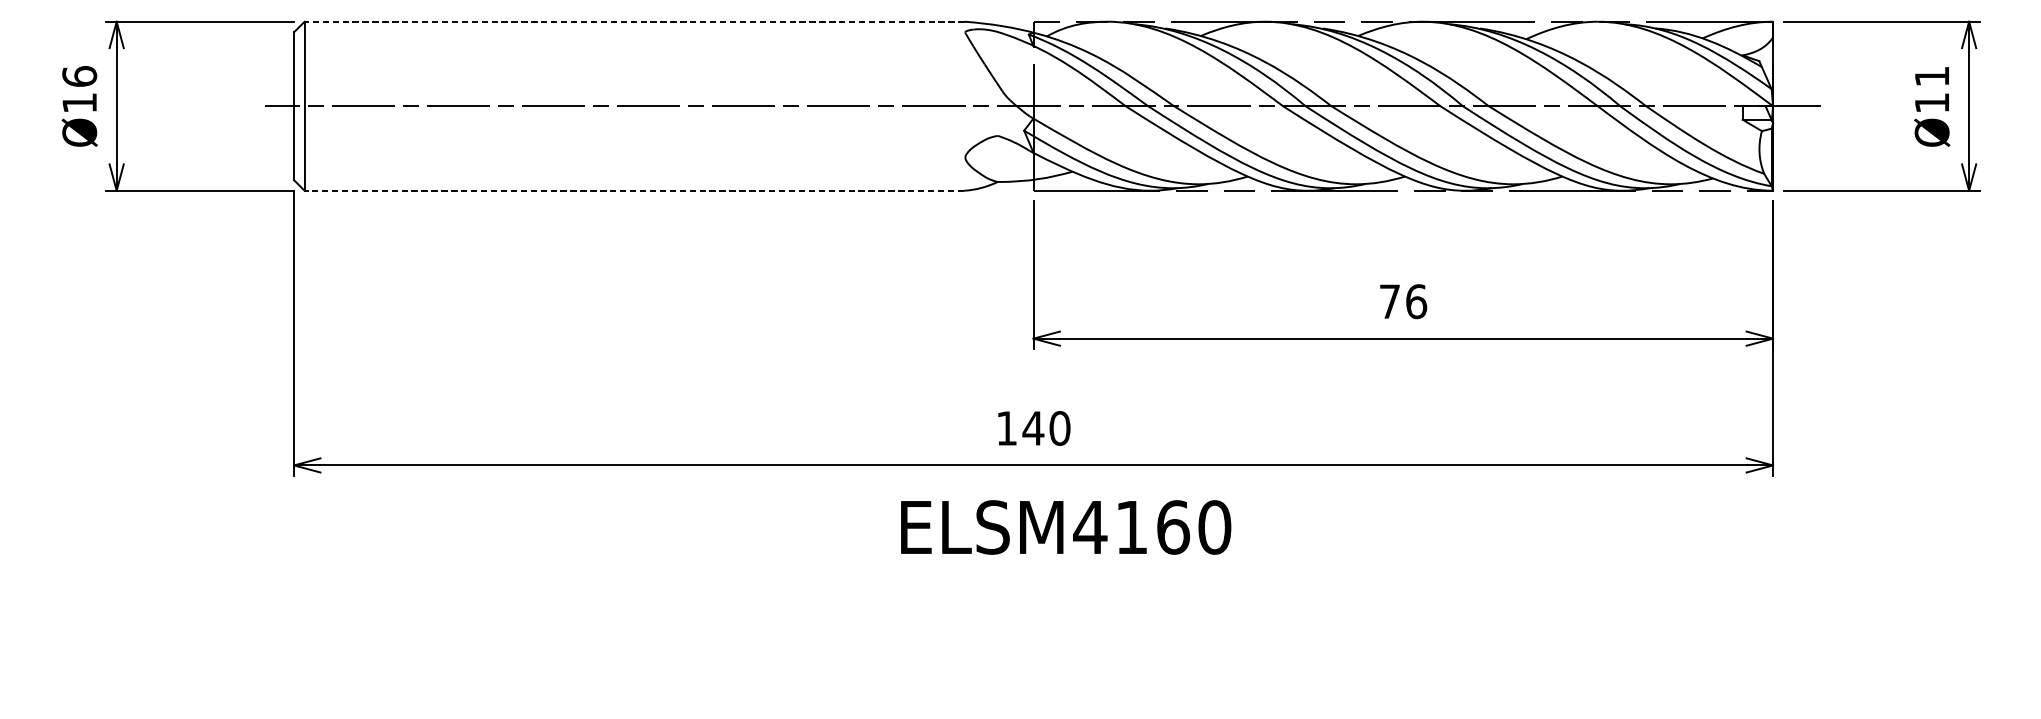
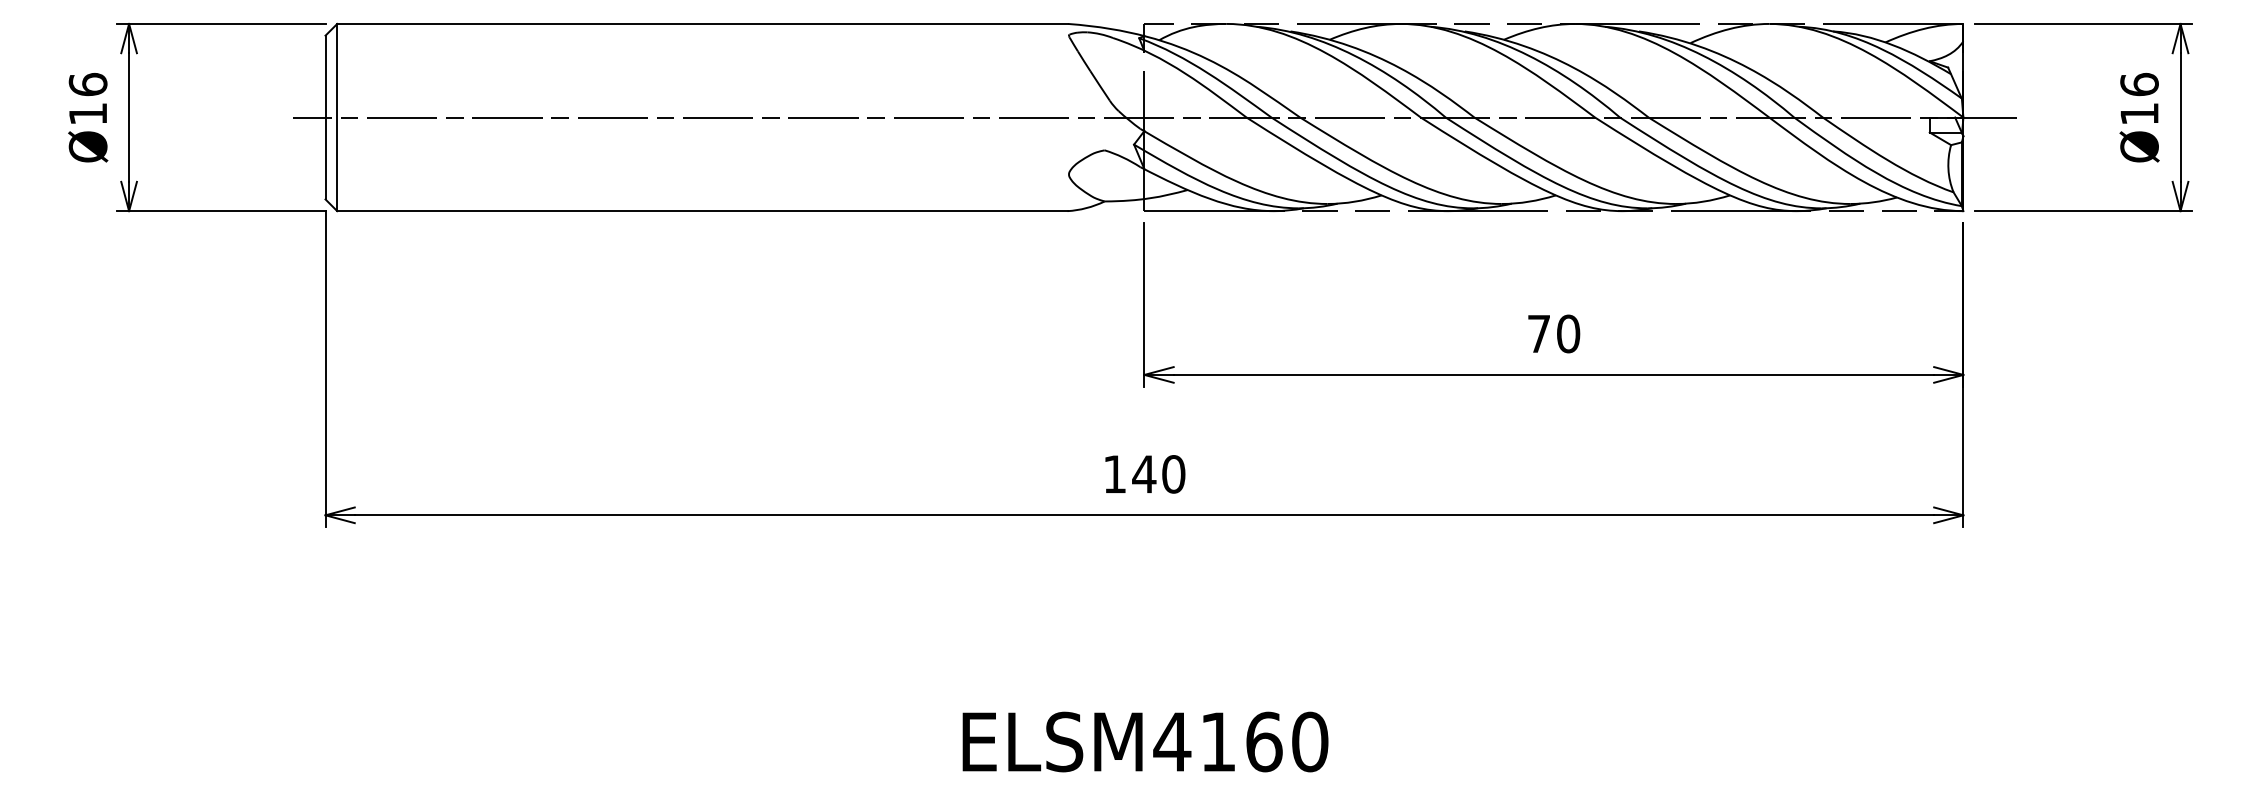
line: (634, 21) -> (702, 23), dashed -> solid
text: (1932, 76) -> (2139, 84), Ø11 -> Ø16
line: (633, 191) -> (701, 211), dashed -> solid
text: (1416, 301) -> (1568, 333), 76 -> 70
text: (1066, 527) -> (1145, 741), moved

